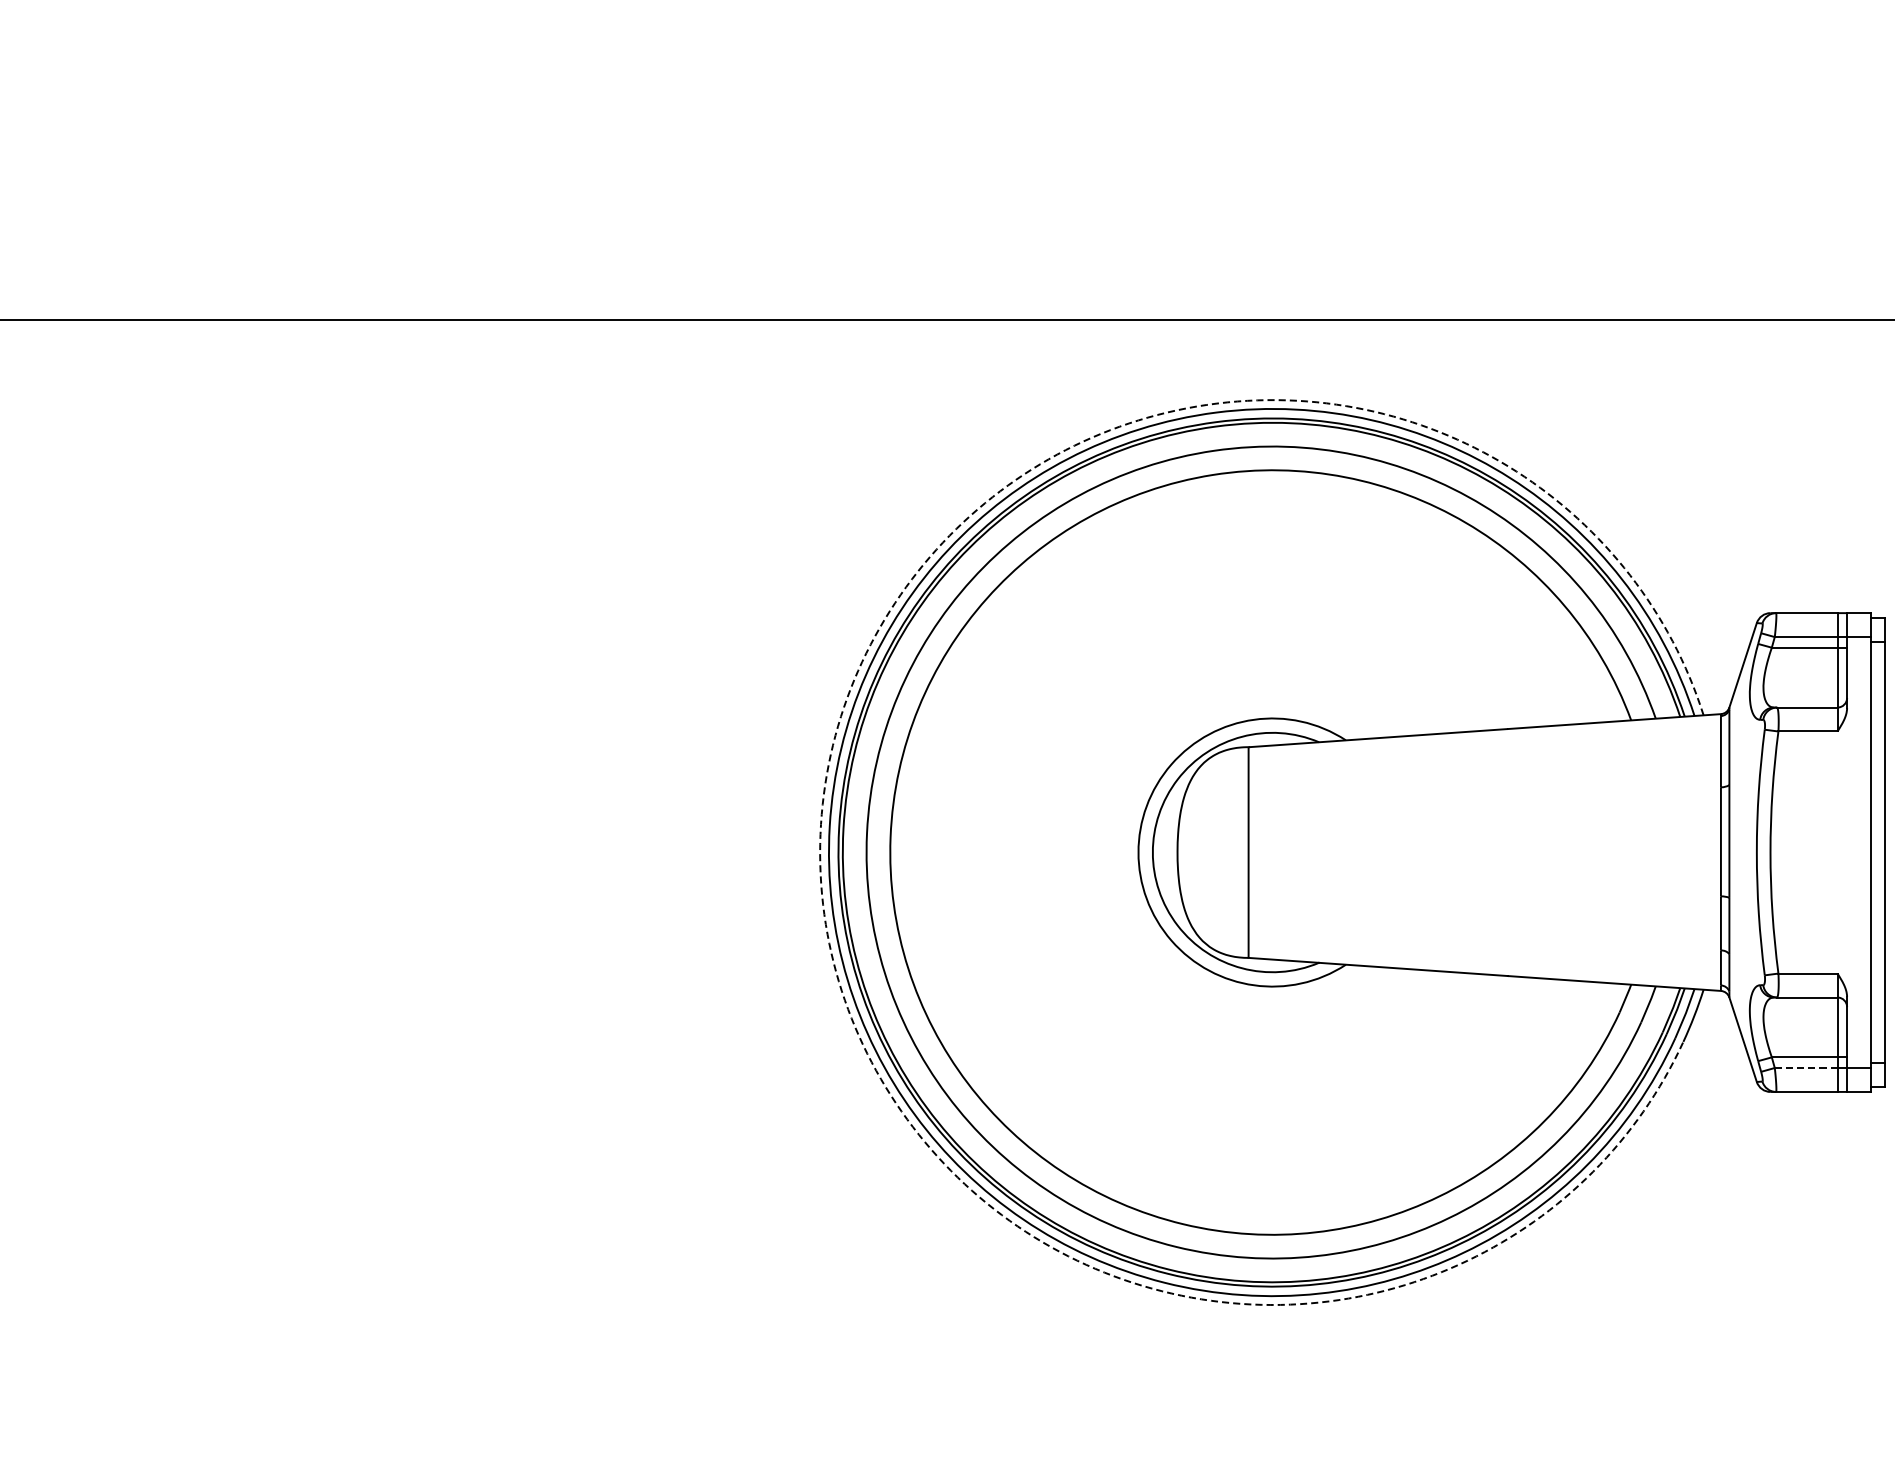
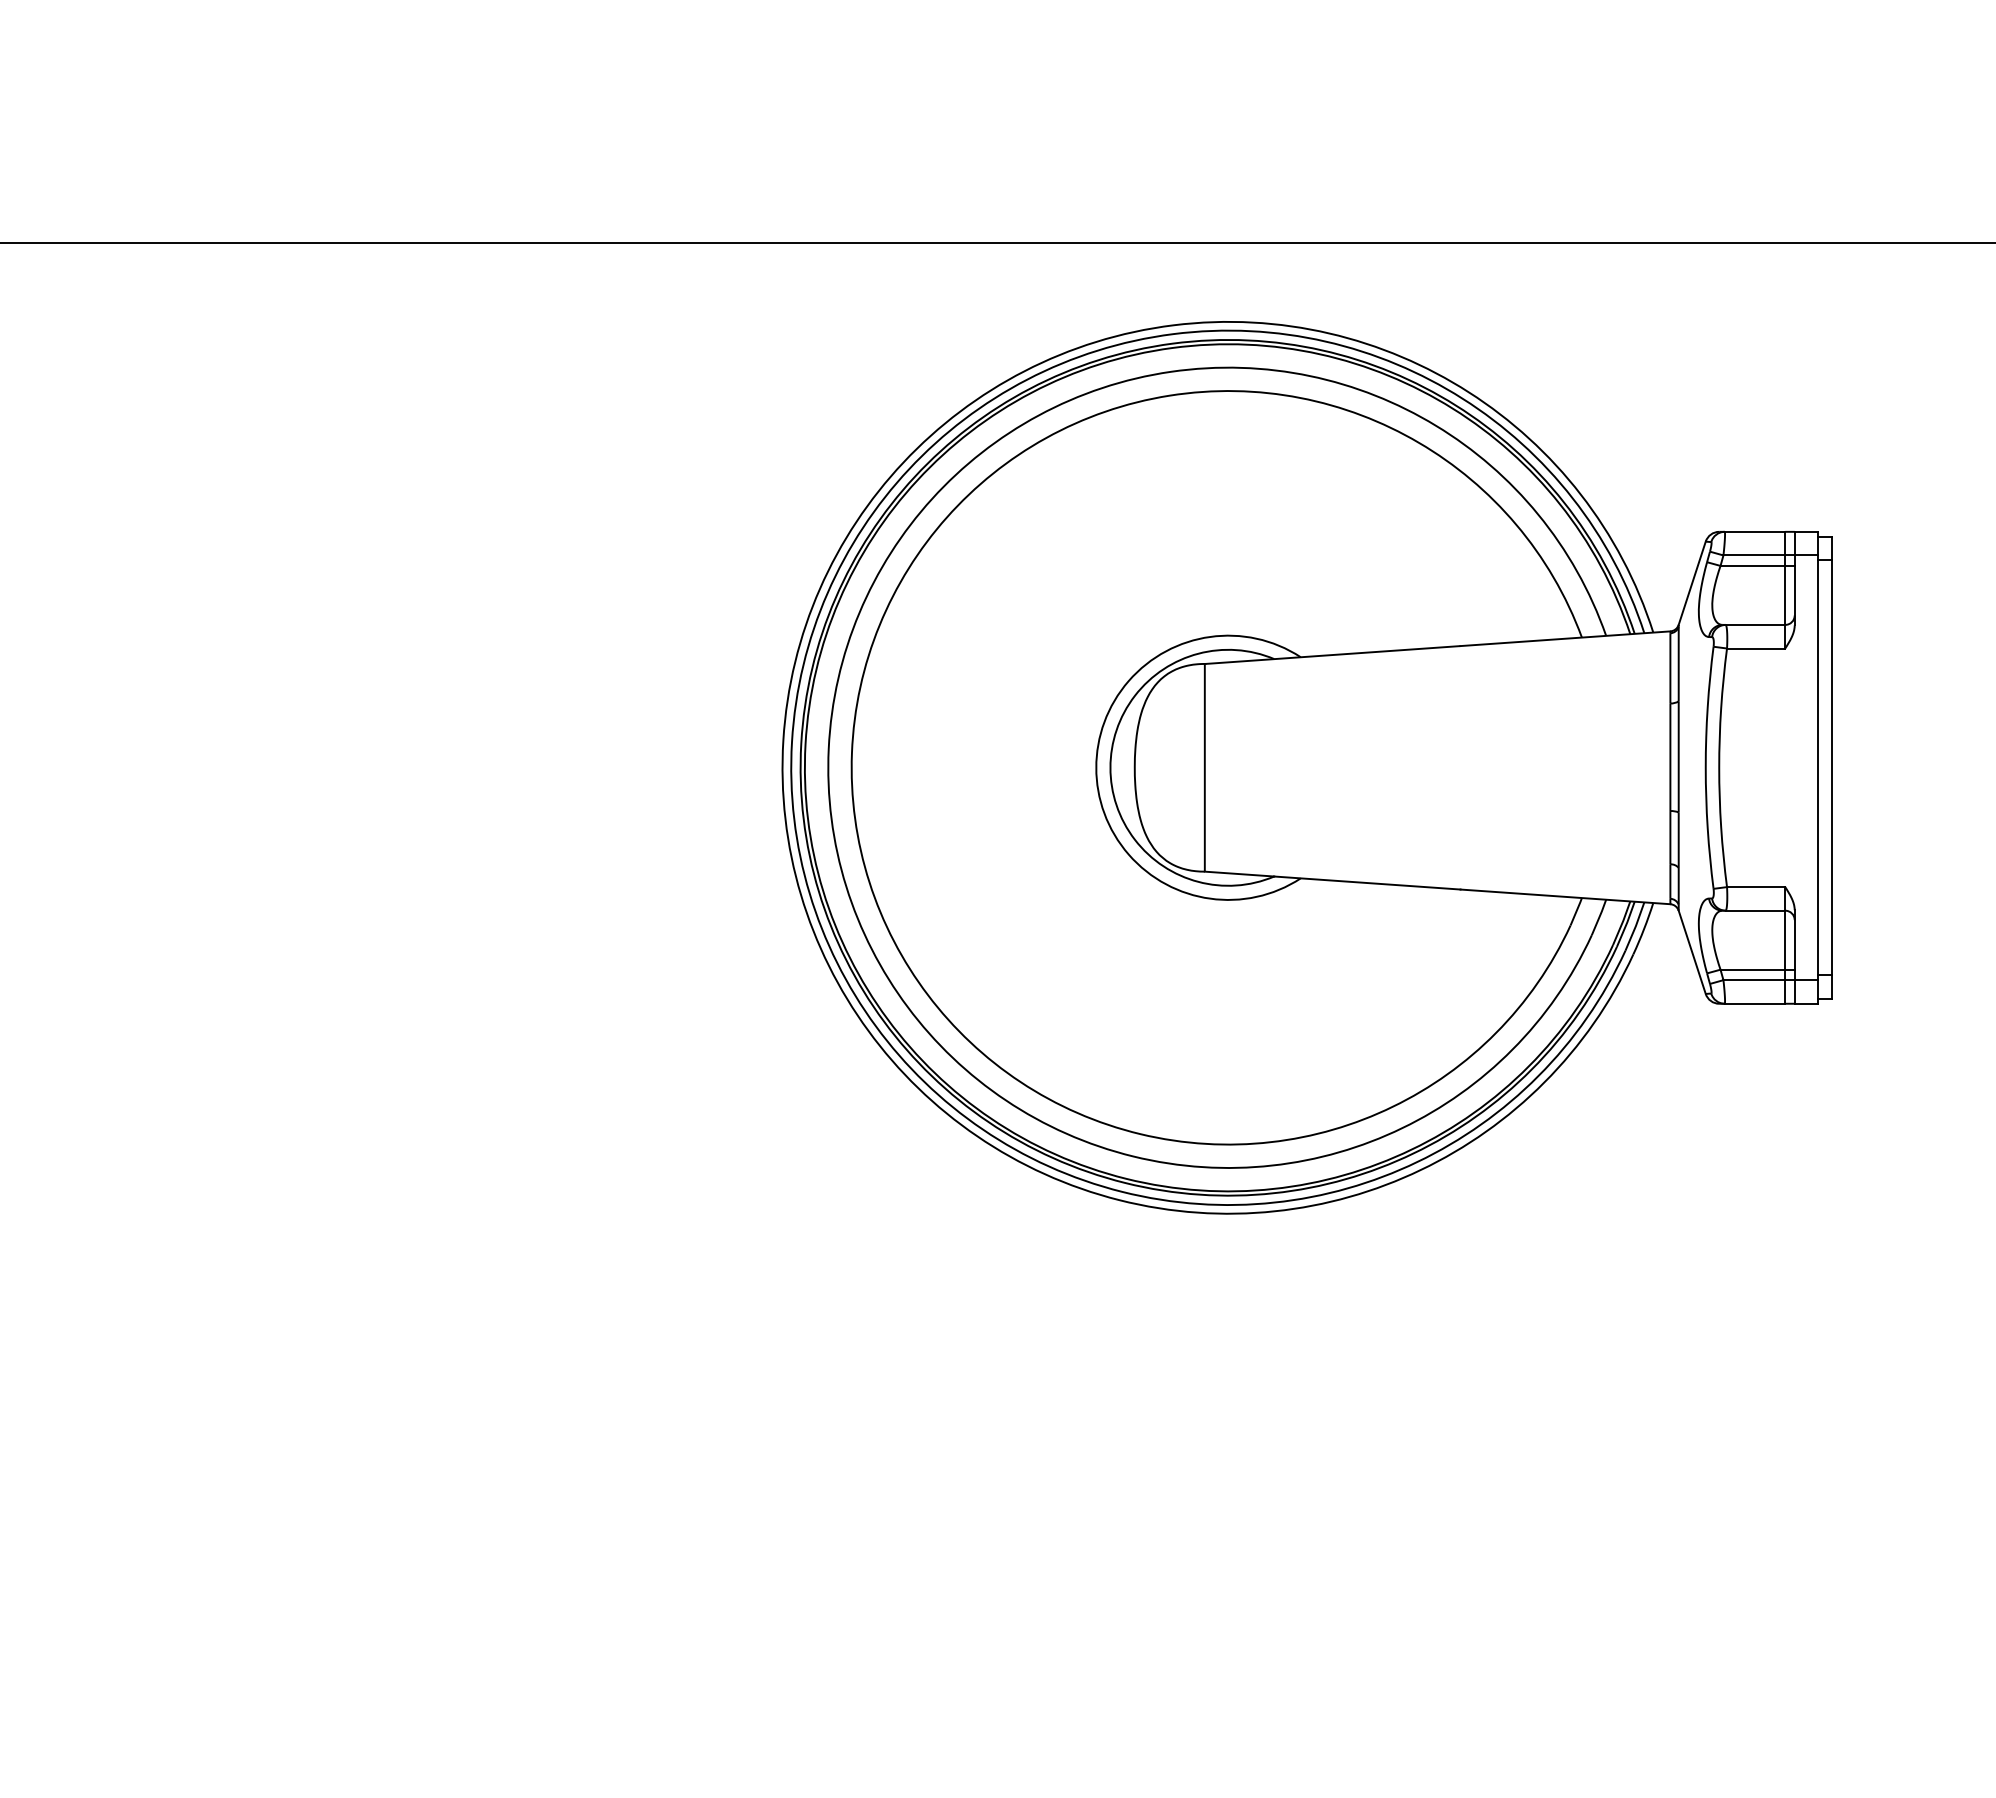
arc: (821, 824) -> (783, 740), dashed -> solid
line: (1806, 1068) -> (1754, 980), dashed -> solid

